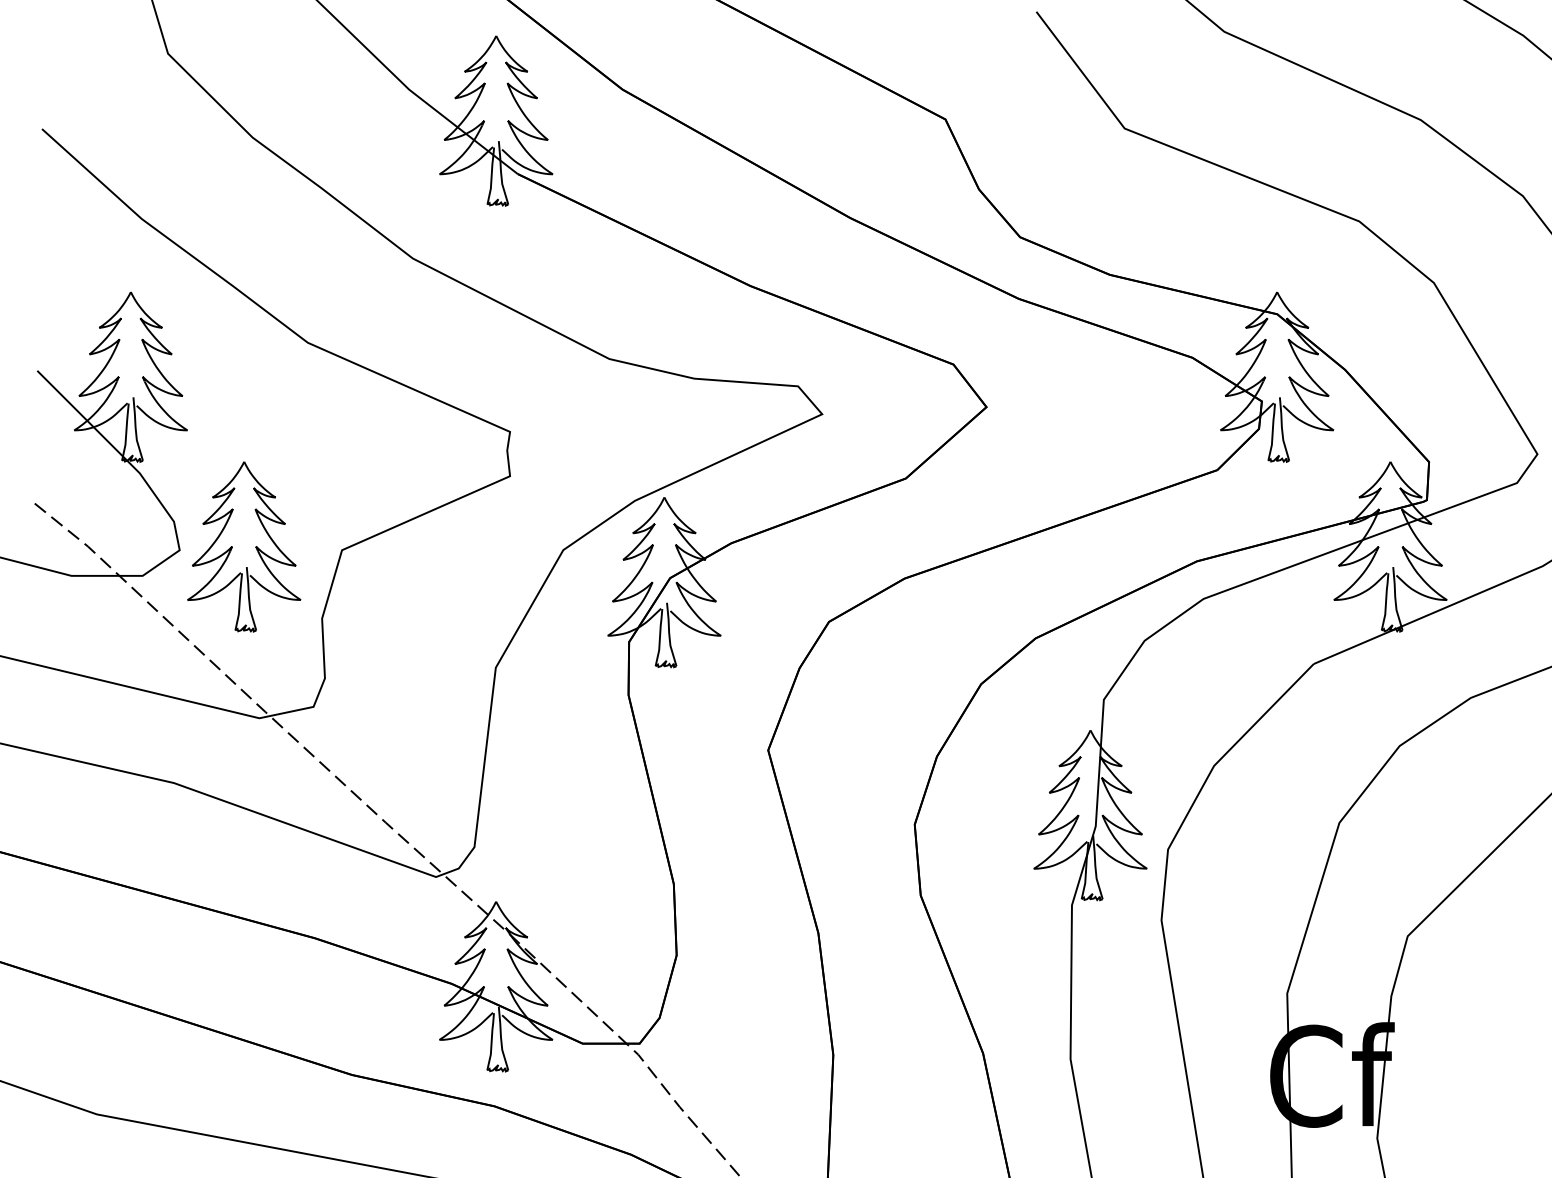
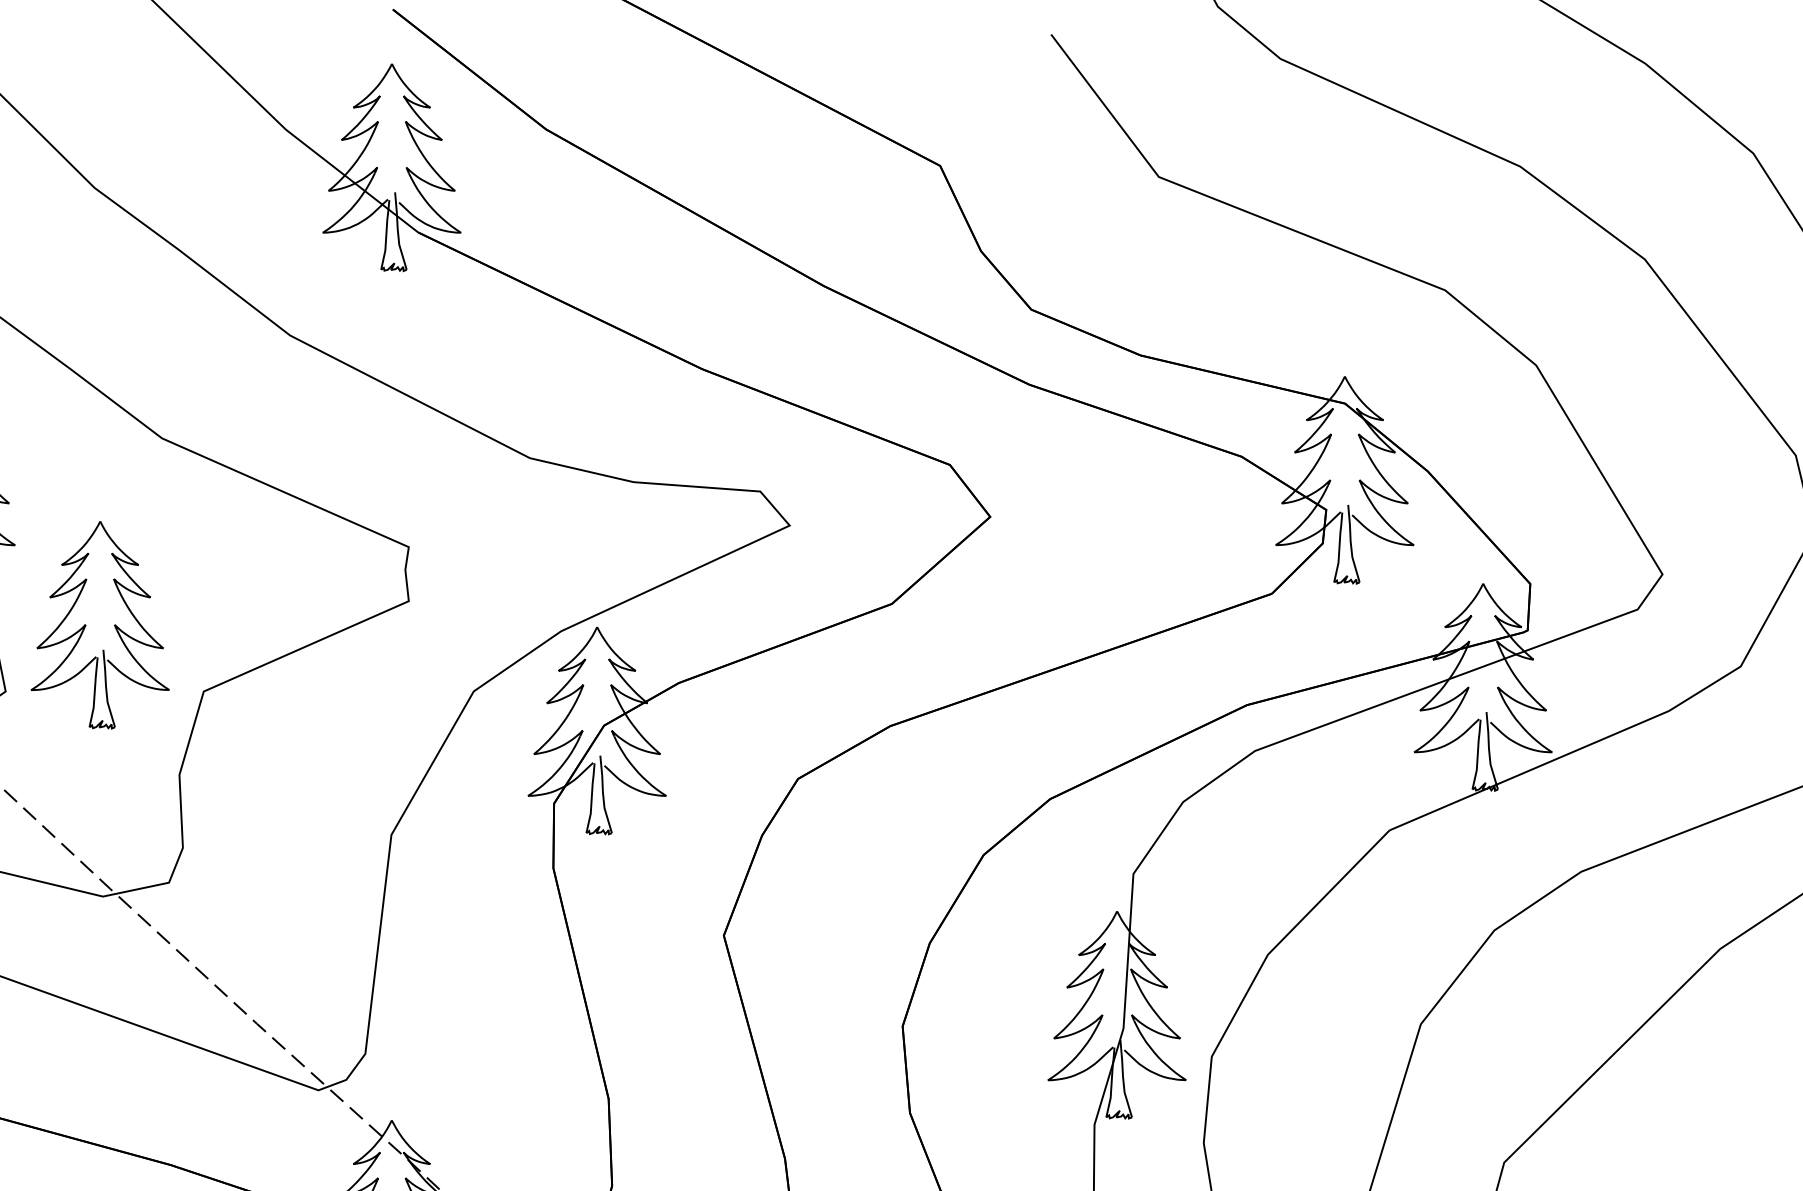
part: (244, 546) -> (100, 624), moved

